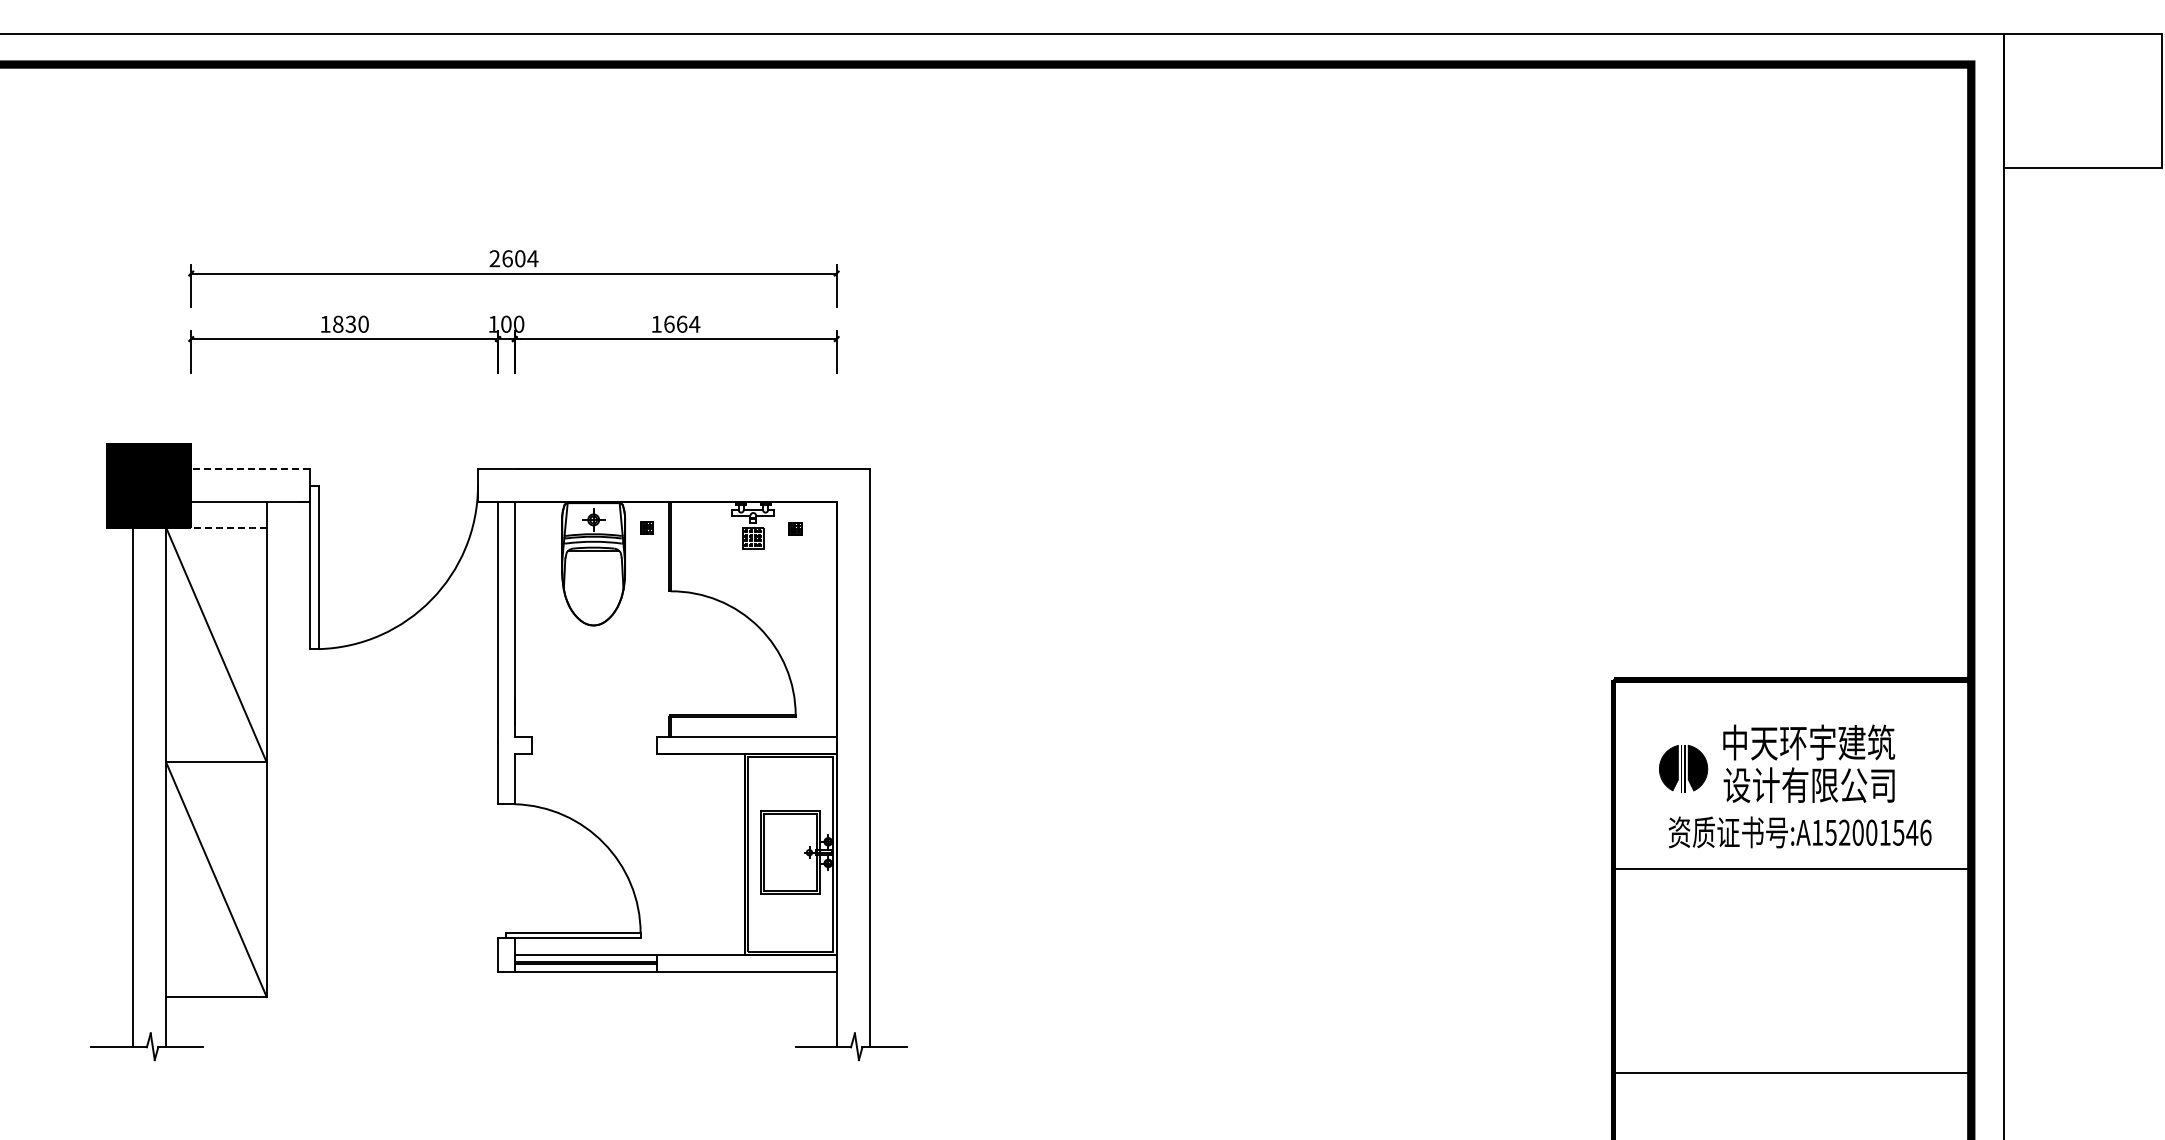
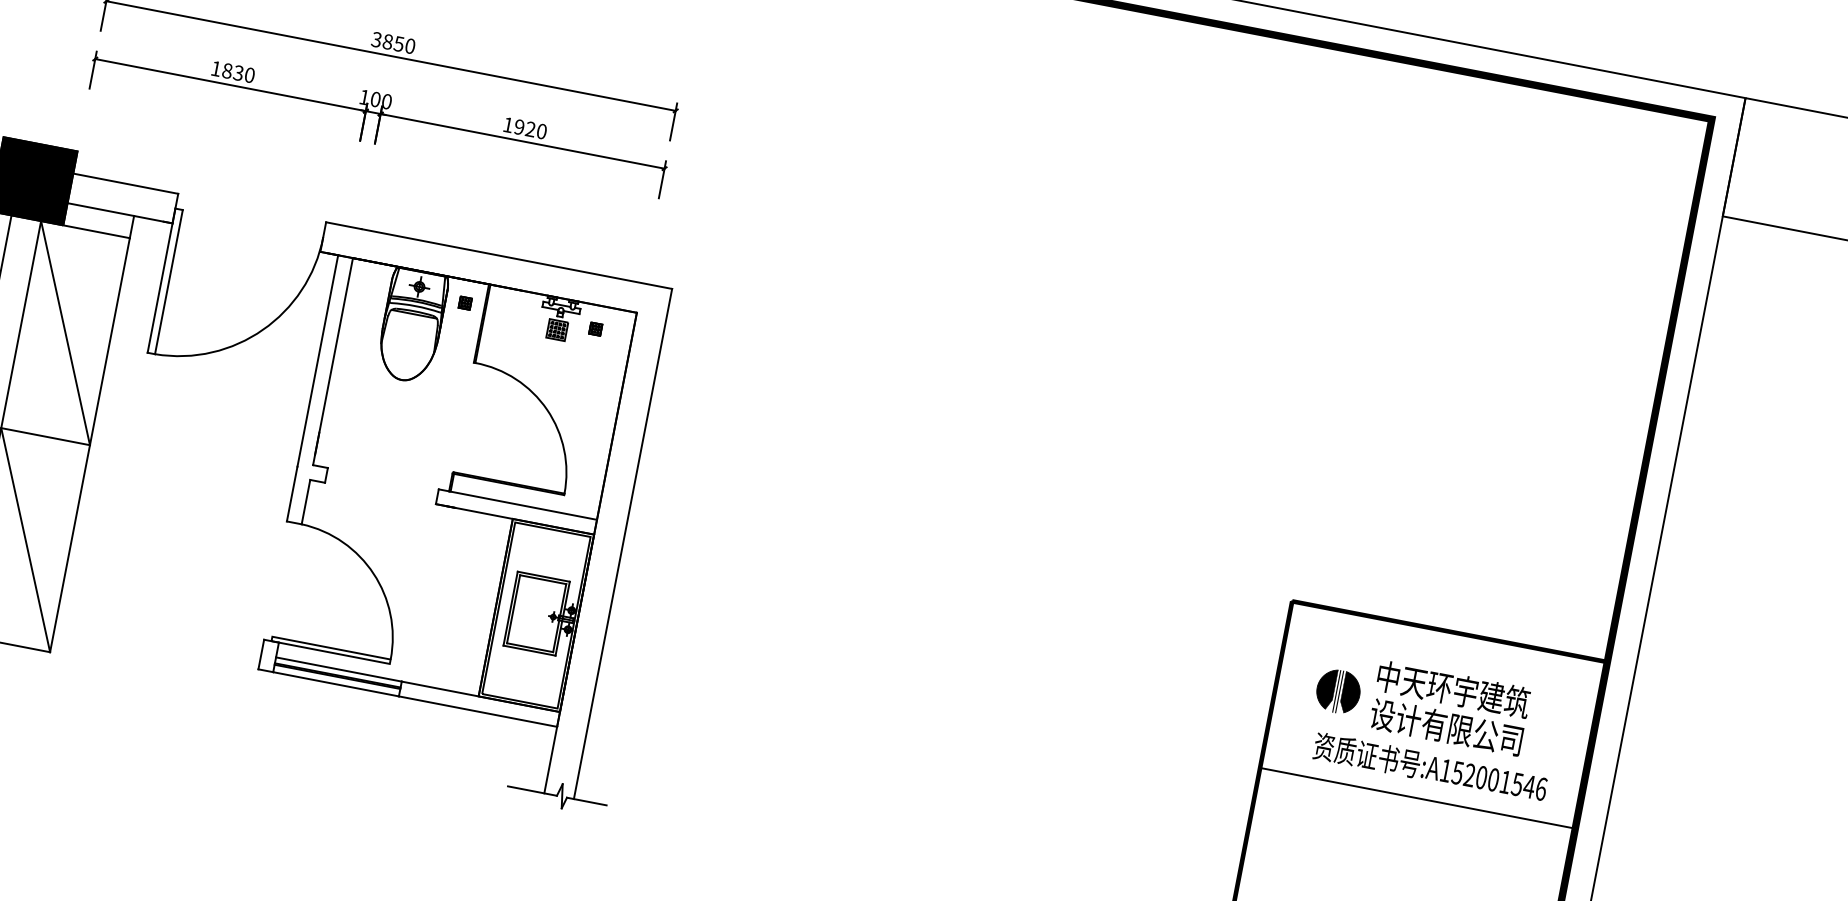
text: (513, 258) -> (393, 42), 2604 -> 3850
text: (682, 323) -> (531, 128), 1664 -> 1920
line: (250, 468) -> (125, 183), dashed -> solid
line: (229, 527) -> (97, 231), dashed -> solid

